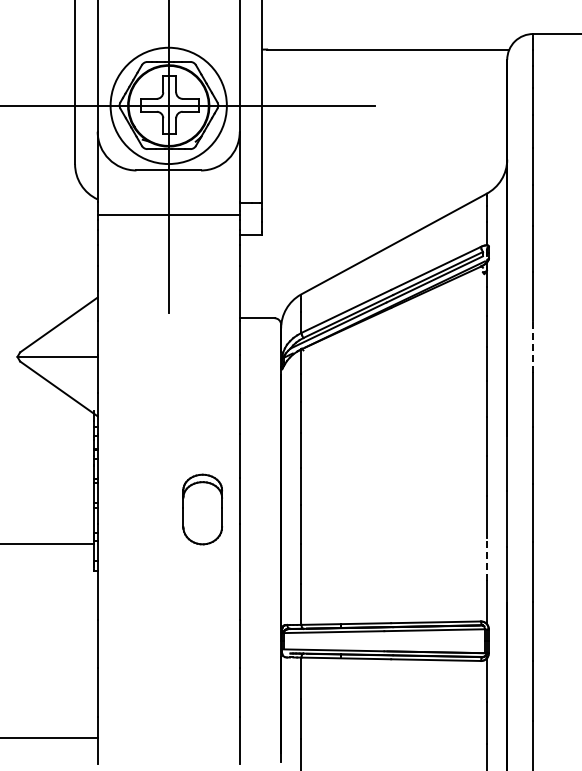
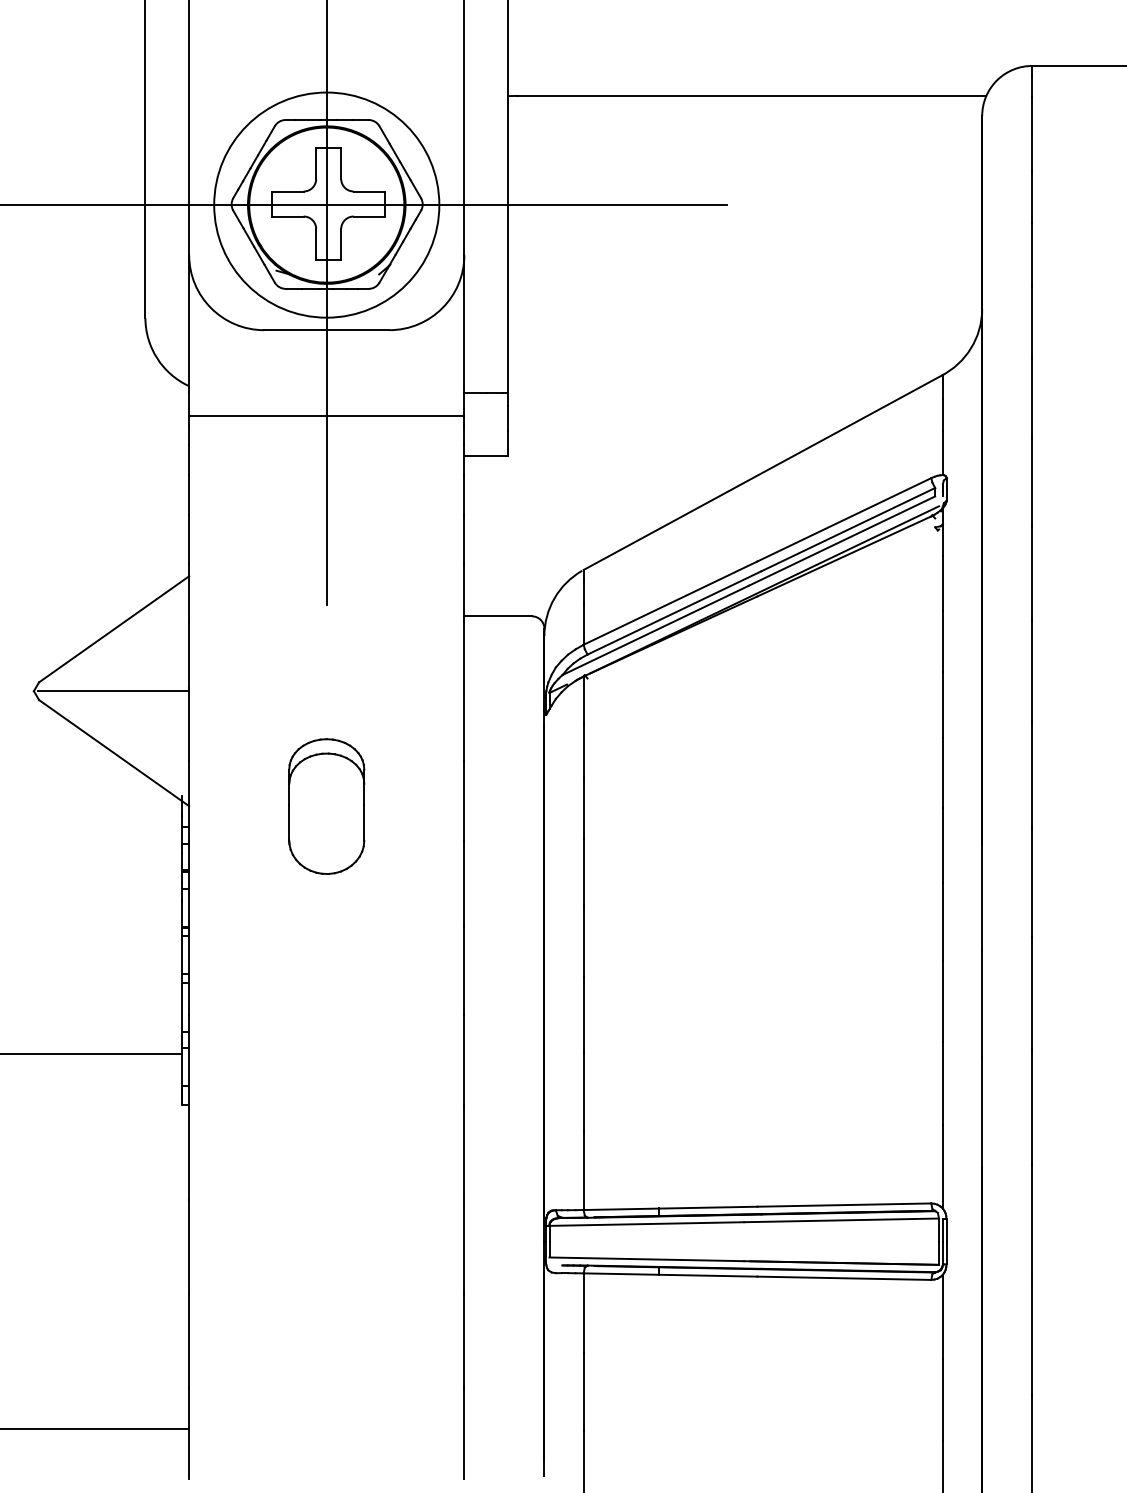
line: (533, 346) -> (1033, 670), dashed -> solid
part: (202, 509) -> (326, 806), moved
line: (486, 559) -> (942, 1083), dashed -> solid

